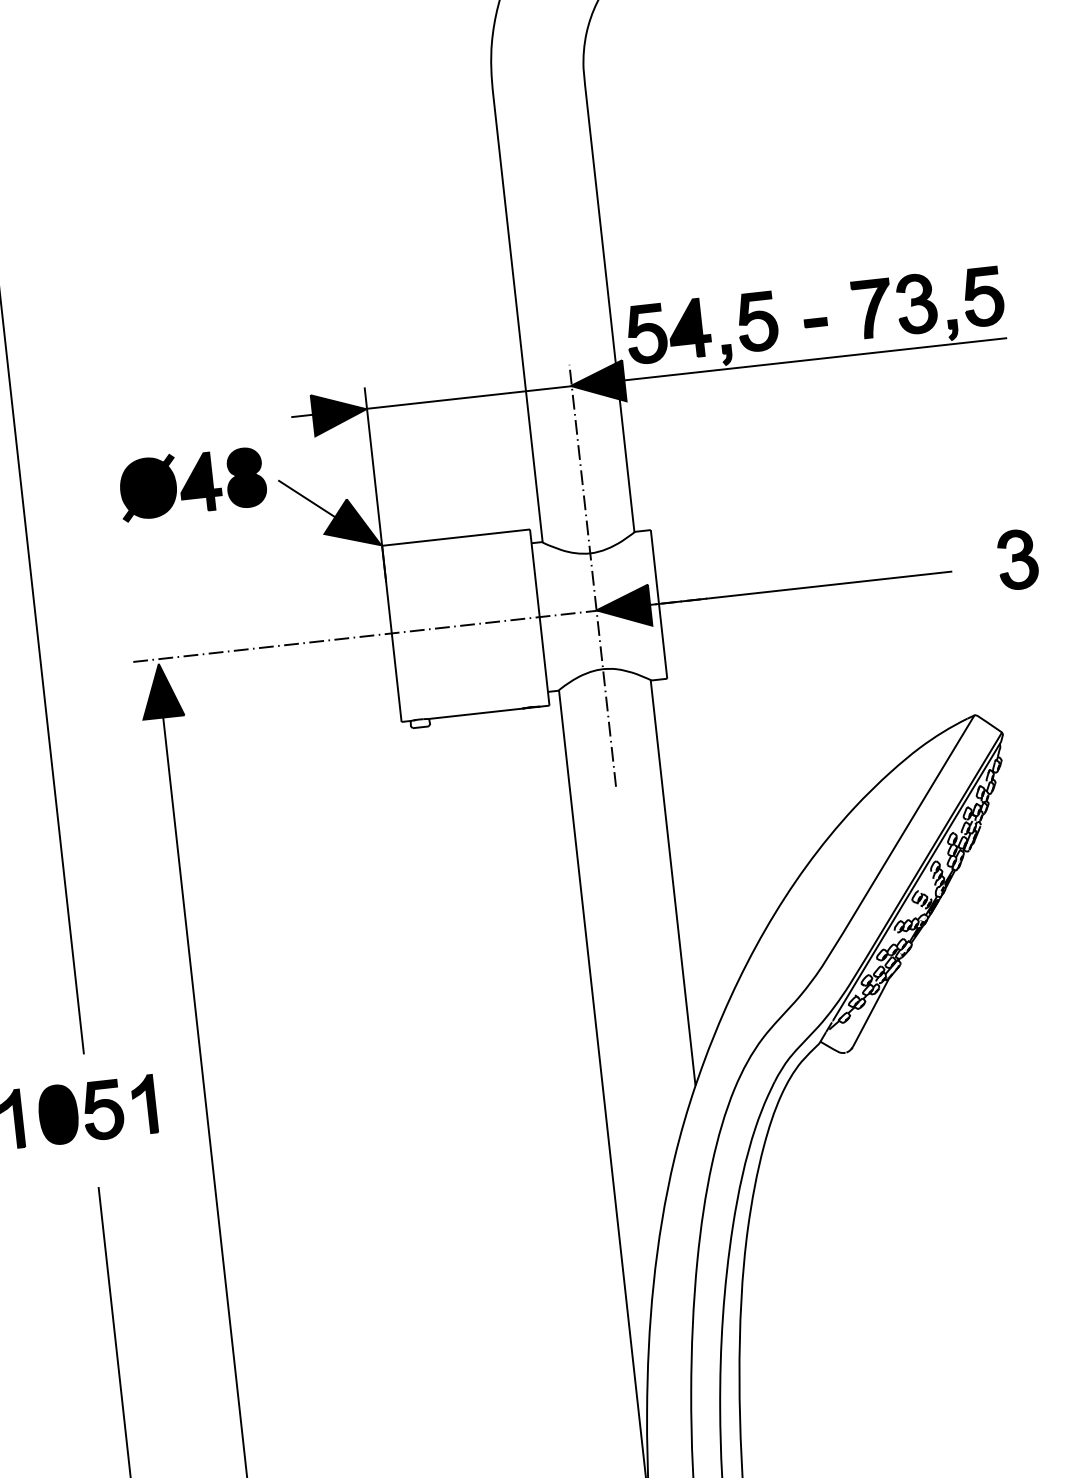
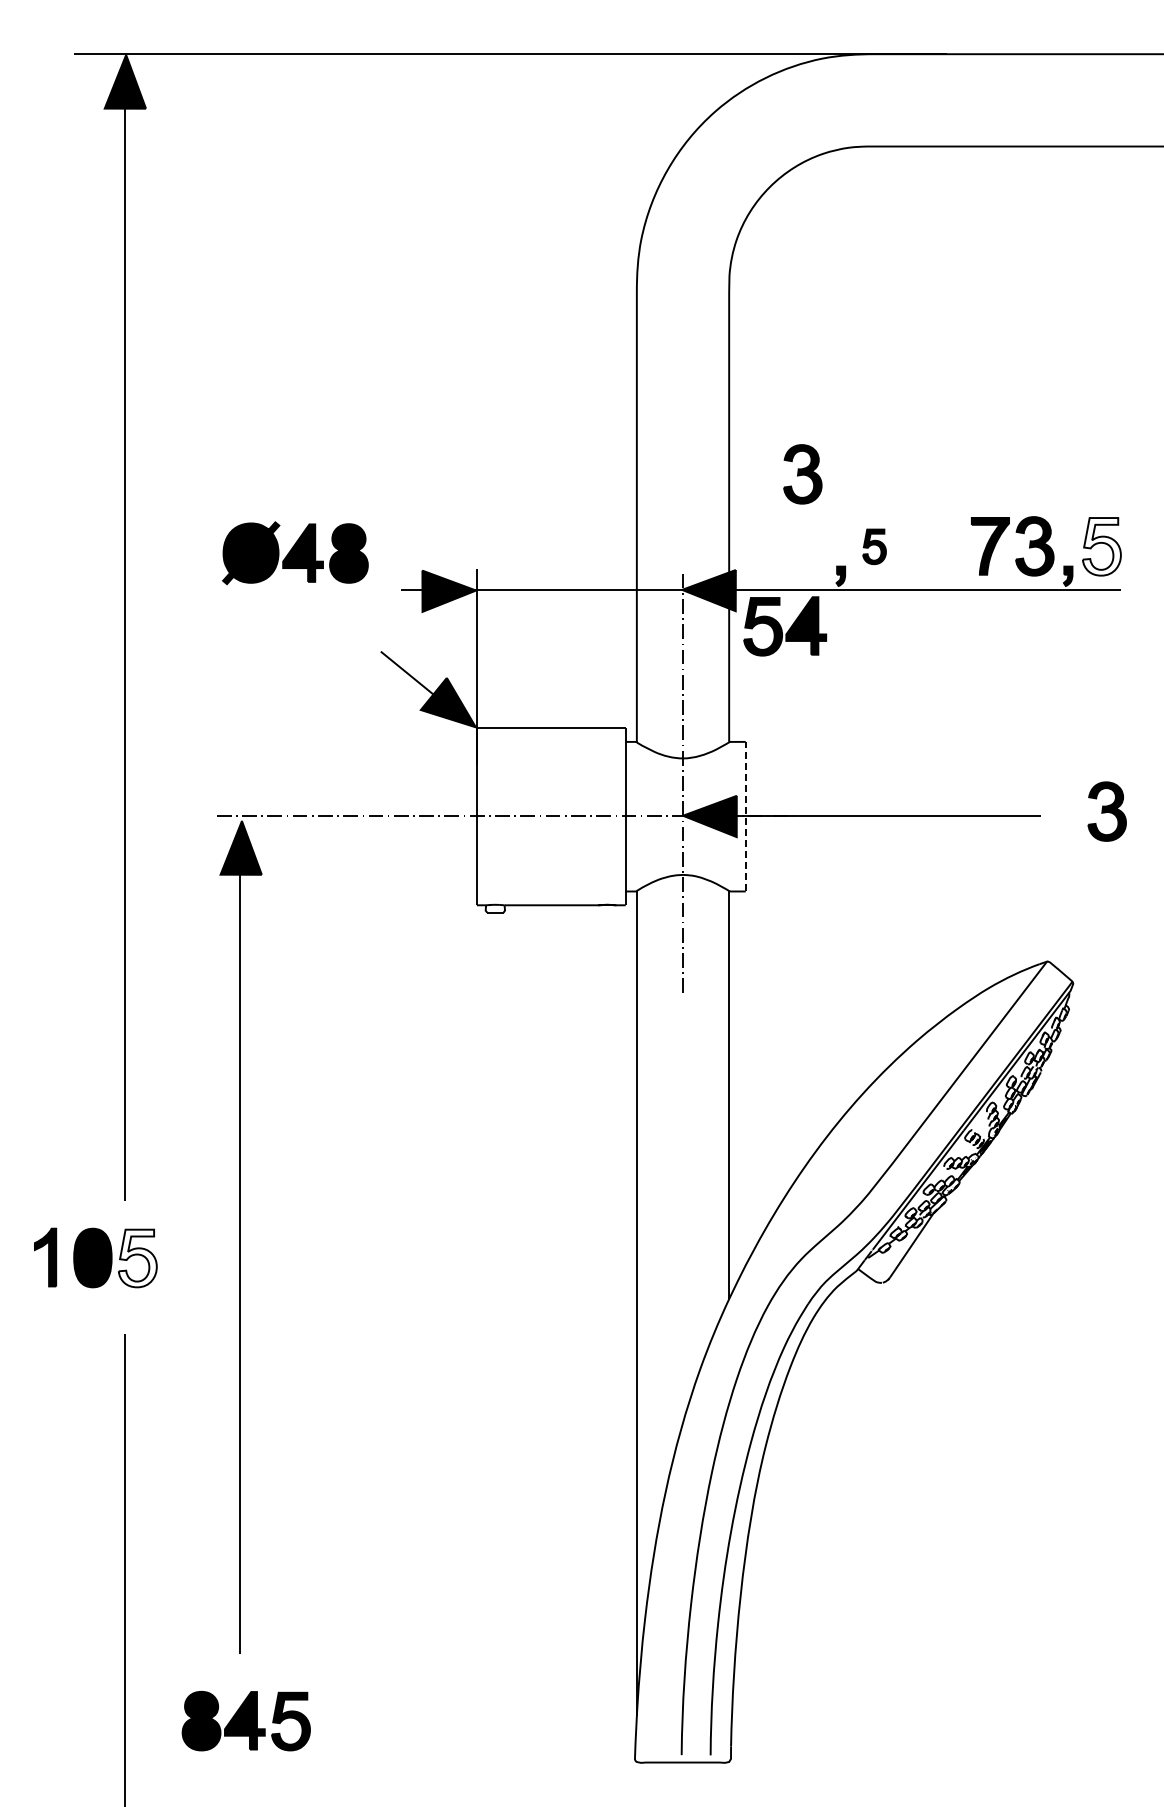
part: (677, 258) -> (802, 474), added
fill: (983, 296) -> (1101, 546), removed
part: (757, 321) -> (874, 546), size x0.6
part: (815, 322) -> (932, 553), removed
part: (668, 331) -> (785, 626), moved
part: (192, 483) -> (295, 553), moved
line: (658, 604) -> (745, 816), solid -> dashed
part: (143, 1104) -> (178, 1257), removed
fill: (102, 1110) -> (137, 1258), removed

